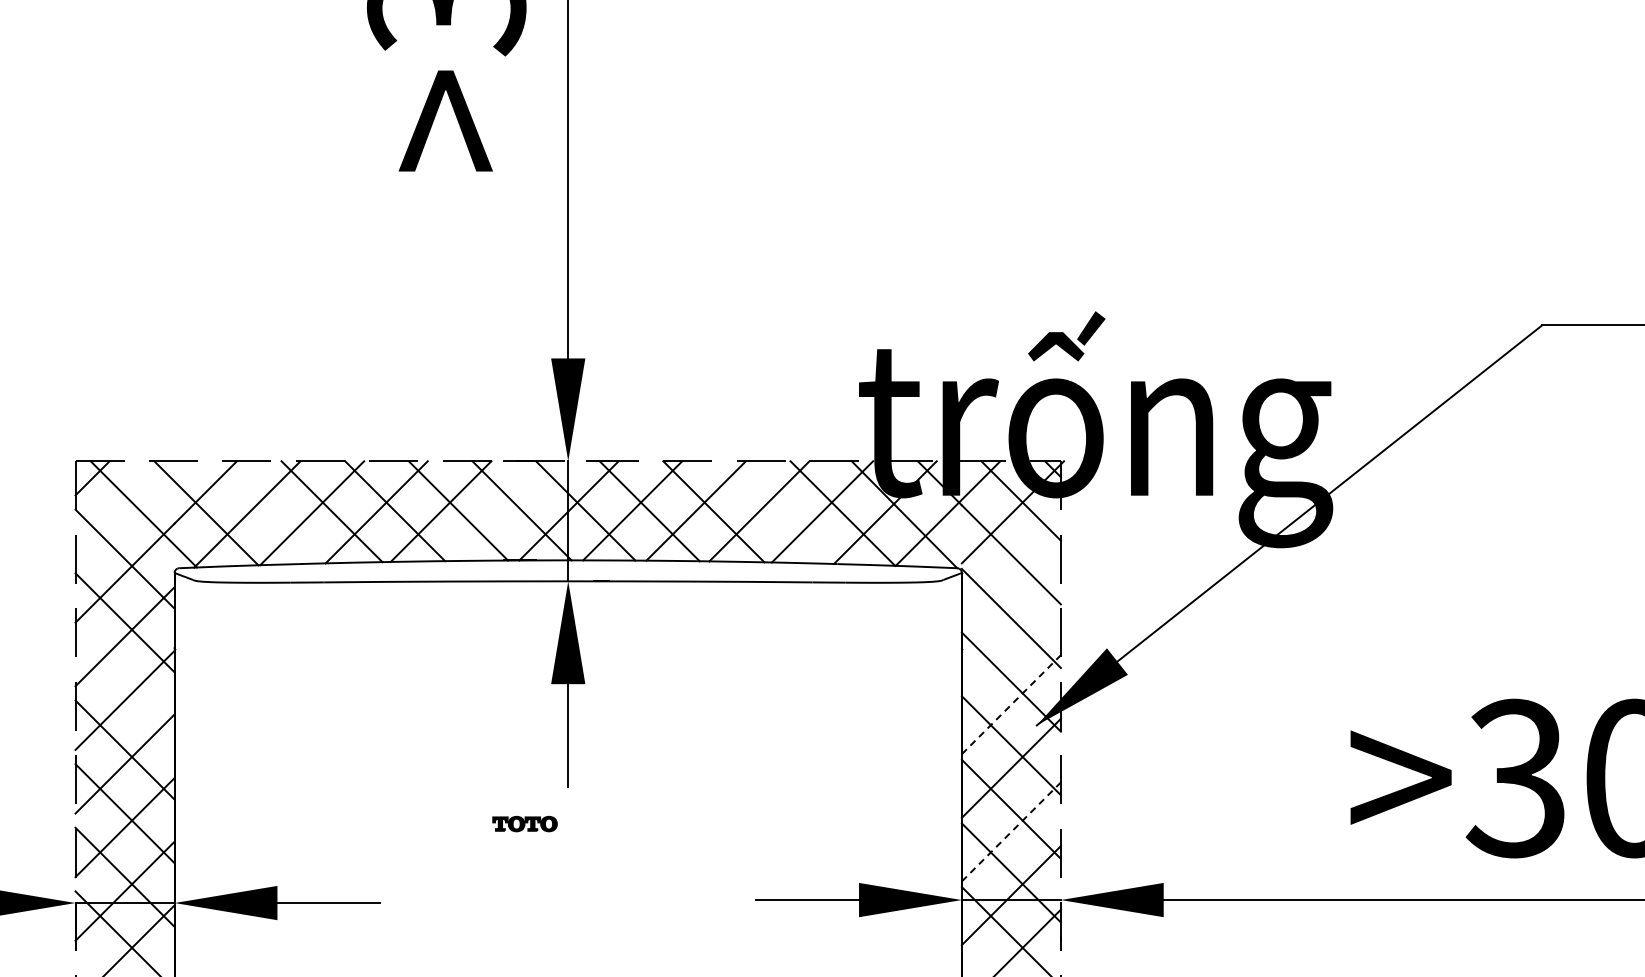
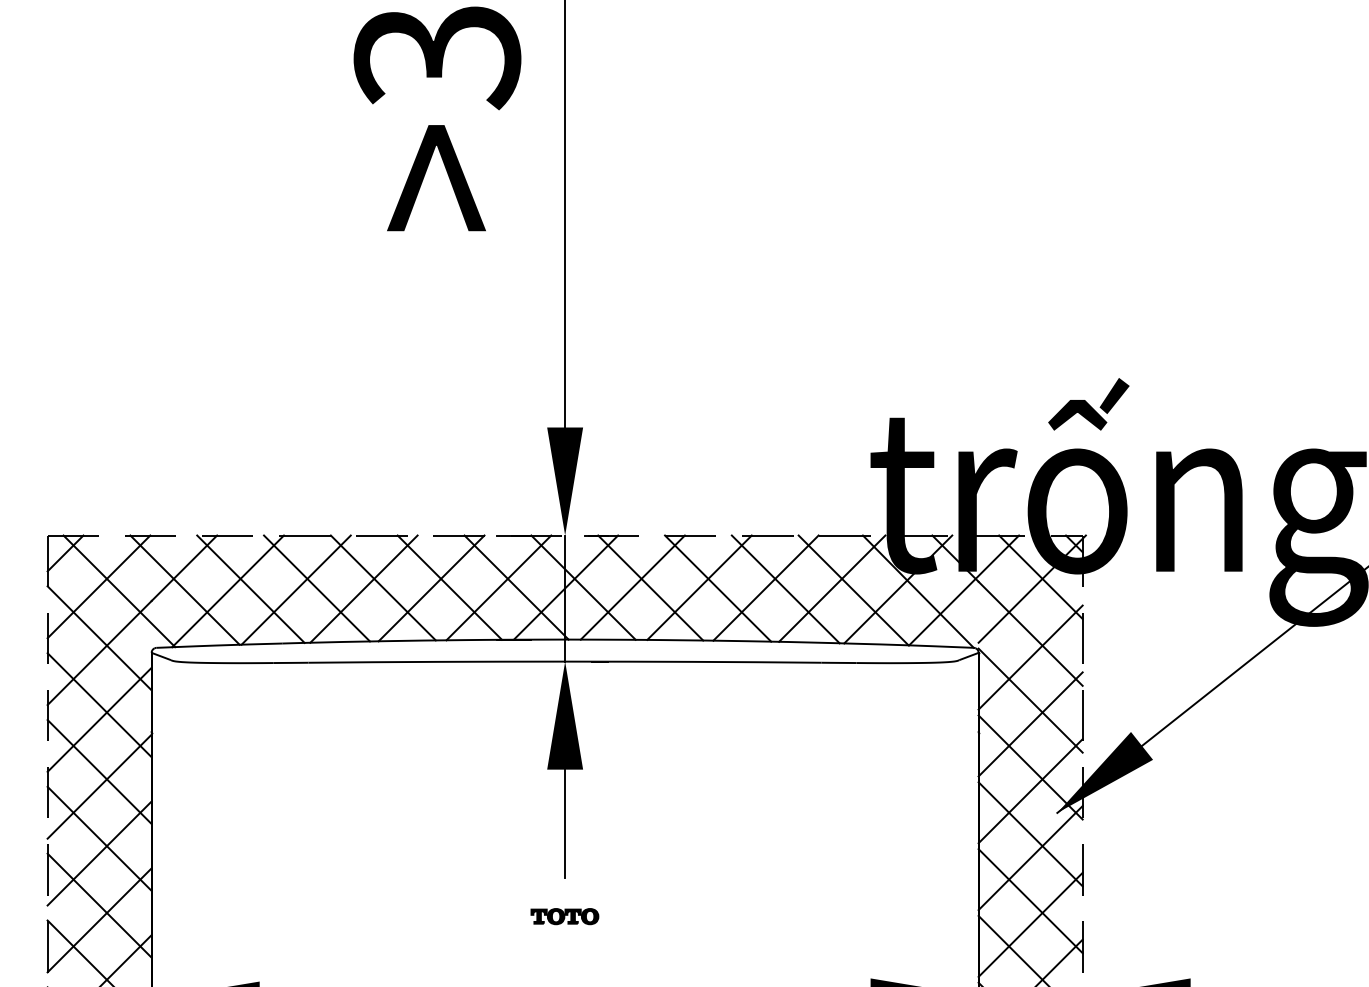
line: (124, 510) -> (99, 587), added
line: (505, 511) -> (499, 588), added
line: (268, 512) -> (250, 589), added
line: (777, 512) -> (784, 589), added
line: (1010, 577) -> (1029, 657), added
line: (1010, 640) -> (1029, 723), added
line: (124, 685) -> (99, 771), added
line: (1011, 704) -> (1030, 791), dashed -> solid
part: (524, 823) -> (564, 916), moved
line: (1011, 831) -> (1030, 924), dashed -> solid

